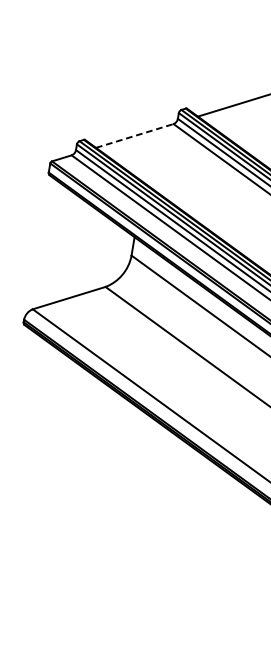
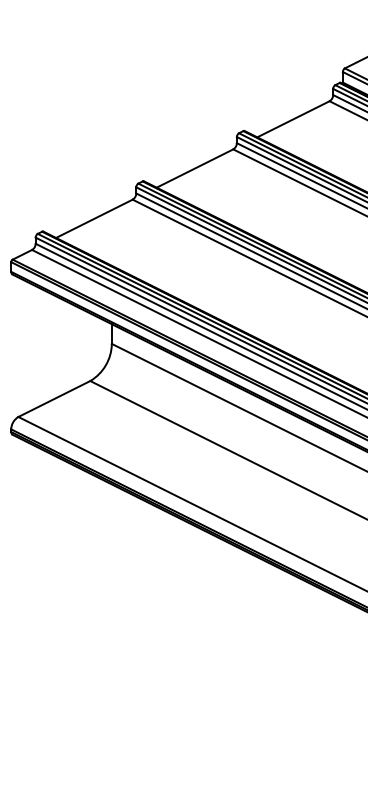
line: (134, 135) -> (94, 218), dashed -> solid

